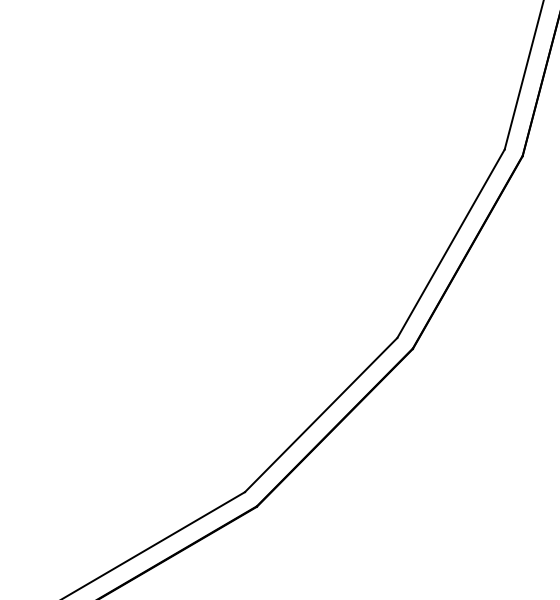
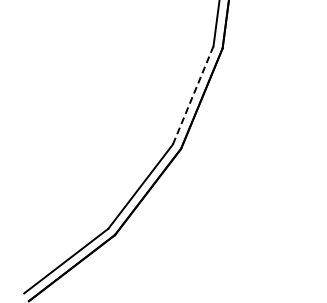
line: (451, 243) -> (193, 95), solid -> dashed

